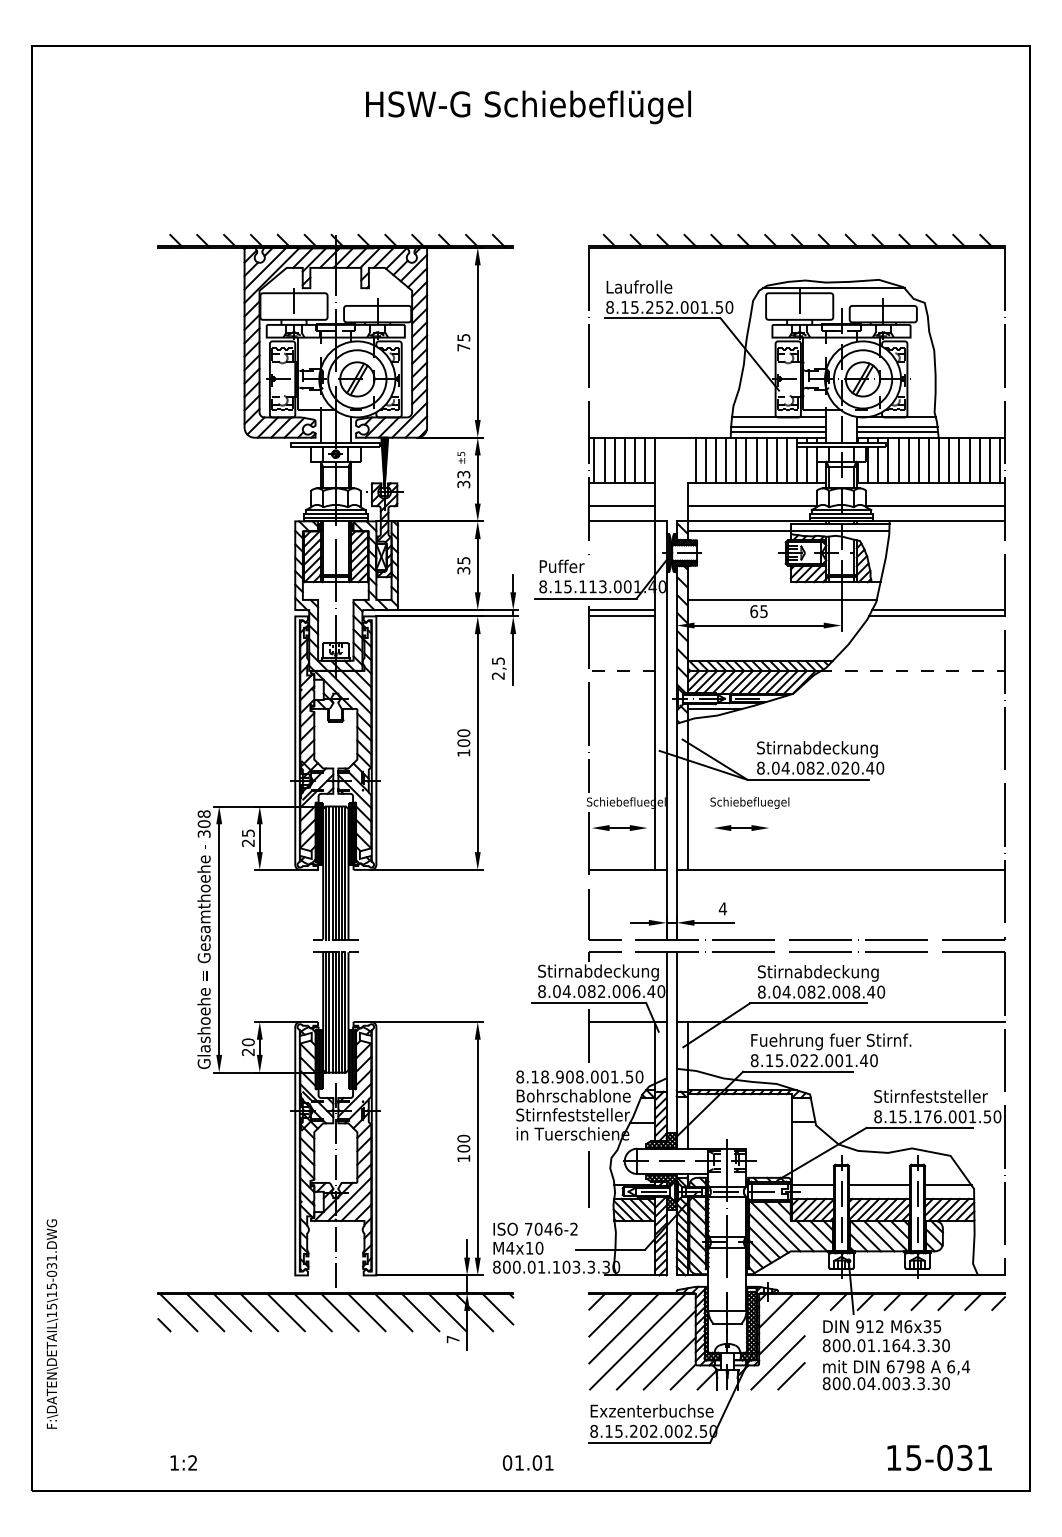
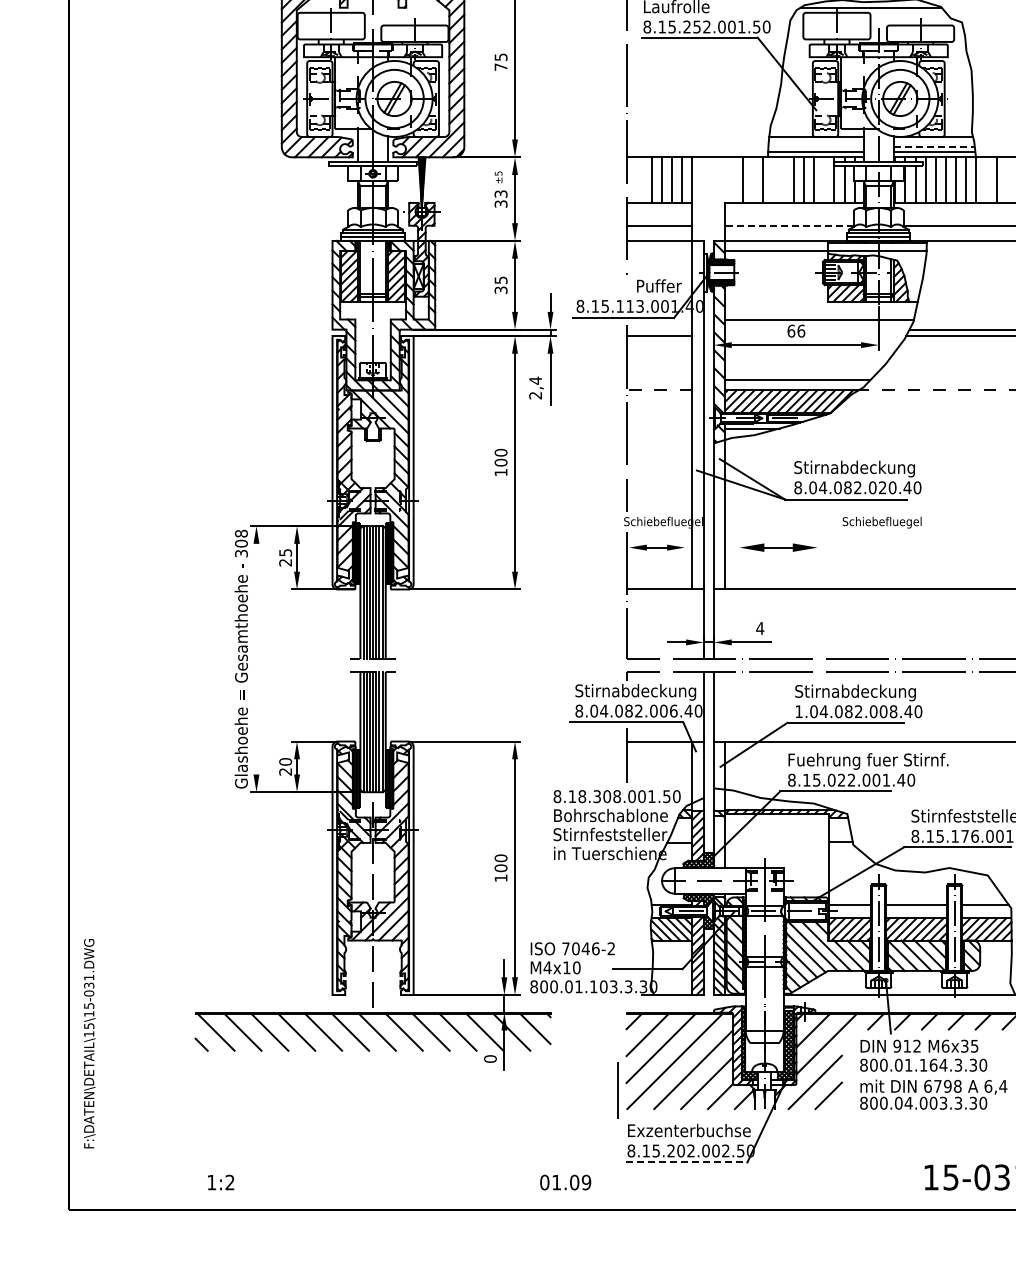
line: (778, 427) -> (815, 147), removed
line: (897, 427) -> (934, 147), solid -> dashed
line: (594, 460) -> (631, 180), removed
line: (604, 460) -> (641, 180), removed
line: (695, 460) -> (732, 180), removed
line: (716, 460) -> (753, 180), removed
line: (736, 460) -> (773, 180), removed
line: (746, 460) -> (783, 180), removed
line: (787, 460) -> (824, 180), removed
line: (949, 460) -> (986, 180), removed
line: (969, 460) -> (1006, 180), removed
line: (751, 506) -> (788, 226), solid -> dashed
text: (561, 566) -> (658, 286), moved
line: (622, 610) -> (659, 330), removed
text: (763, 611) -> (800, 331), 65 -> 66
text: (498, 661) -> (535, 381), 2,5 -> 2,4
hatch: (760, 665) -> (797, 385), removed
text: (749, 802) -> (881, 522), moved
part: (741, 827) -> (778, 547), size x1.4
line: (219, 939) -> (256, 659), removed
text: (761, 991) -> (798, 711), 8.04.082.008.40 -> 1.04.082.008.40
text: (559, 1076) -> (596, 796), 8.18.908.001.50 -> 8.18.308.001.50
line: (588, 1179) -> (616, 1091), moved
text: (452, 1339) -> (489, 1059), 7 -> 0
line: (649, 1442) -> (686, 1162), solid -> dashed
text: (548, 1462) -> (585, 1182), 01.01 -> 01.09

